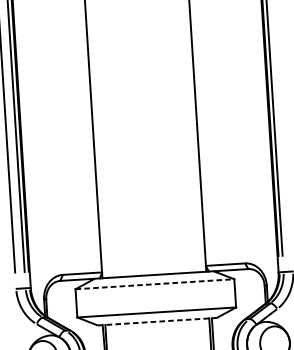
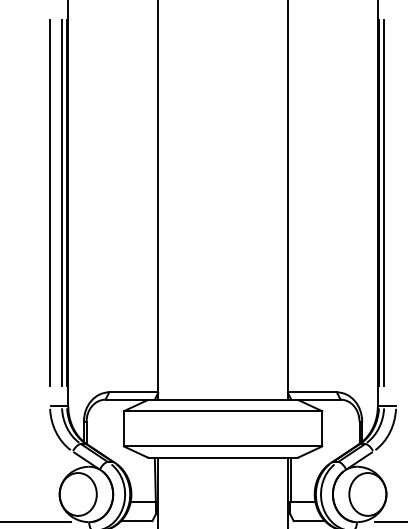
line: (155, 284) -> (223, 411), dashed -> solid
line: (157, 322) -> (223, 458), dashed -> solid

